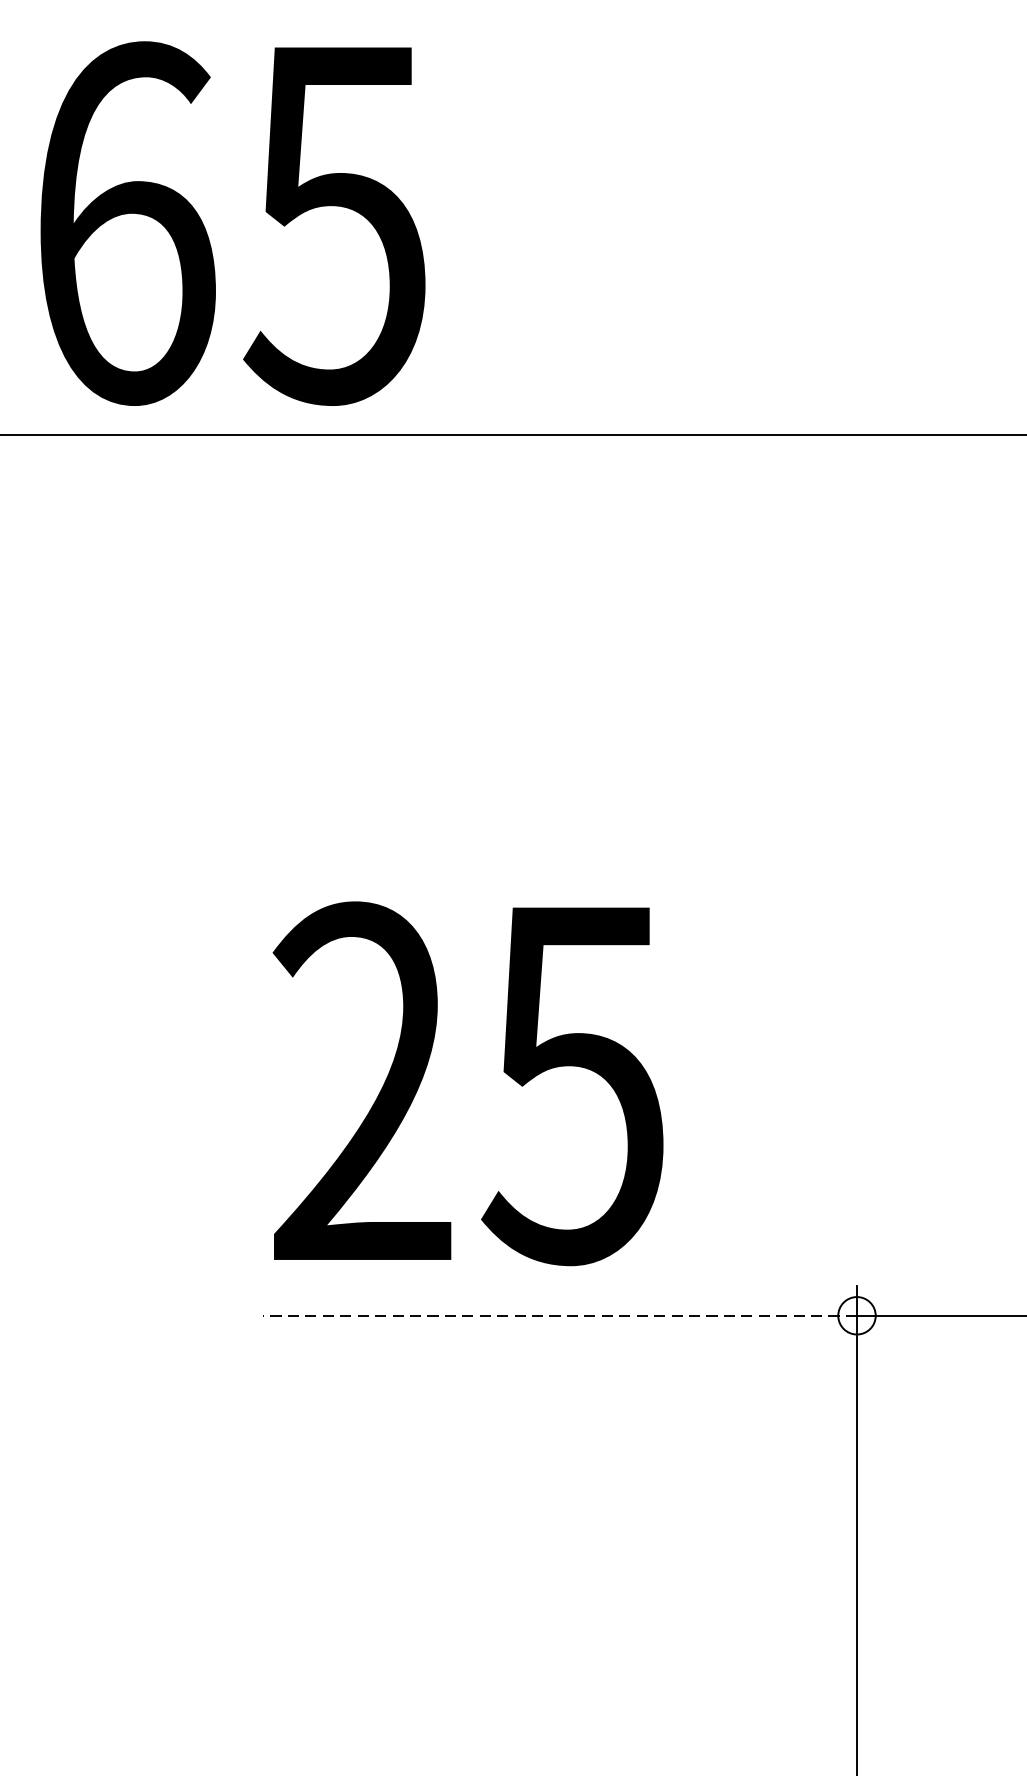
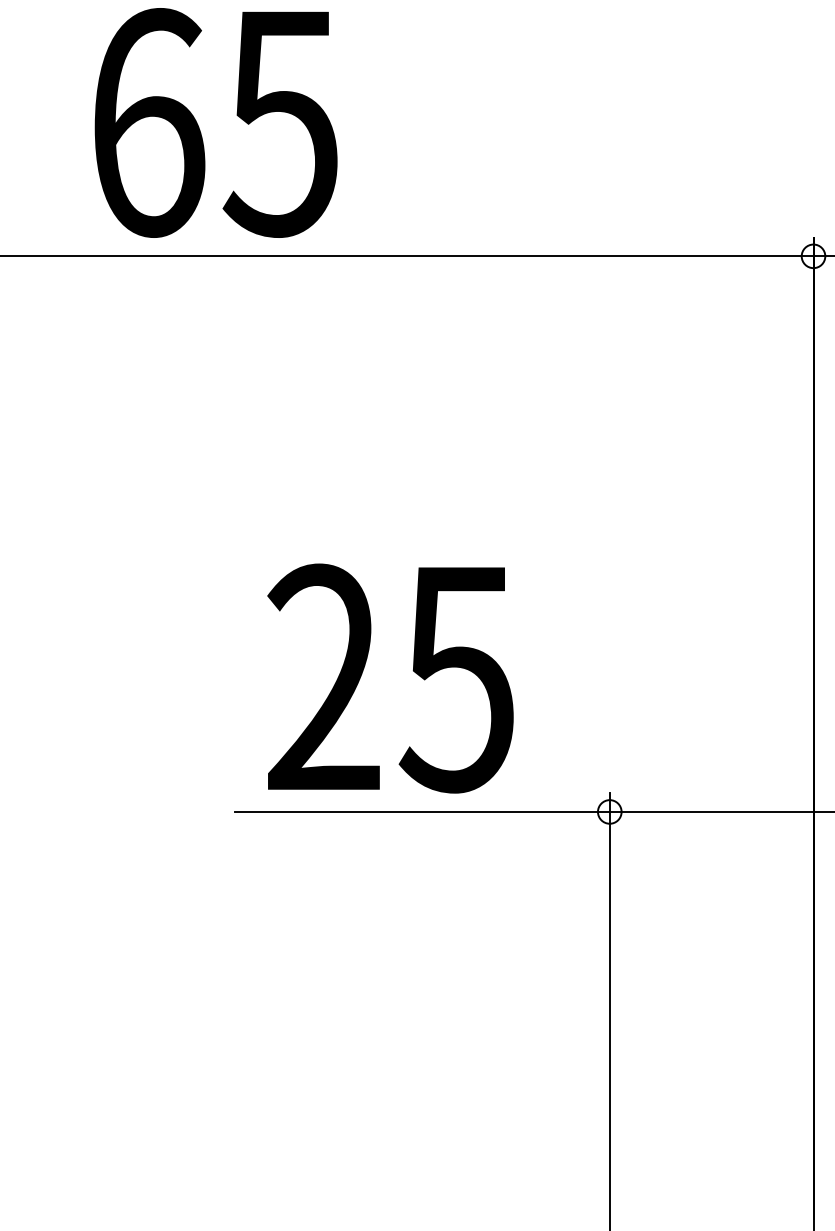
text: (468, 1083) -> (390, 678), moved
line: (558, 1315) -> (421, 811), dashed -> solid

